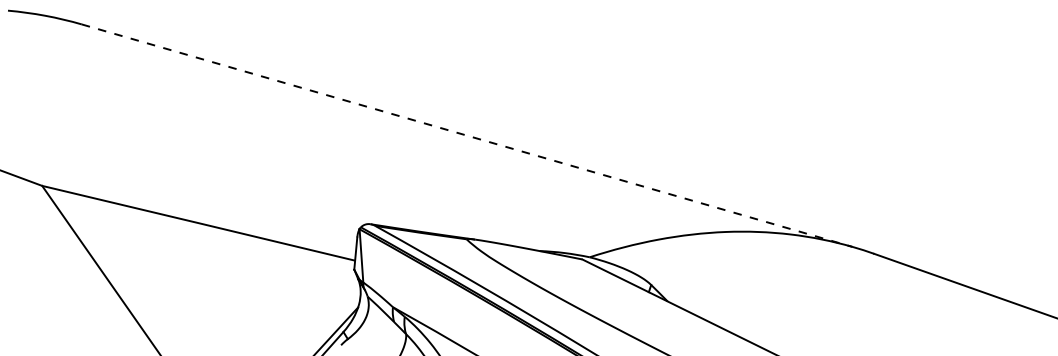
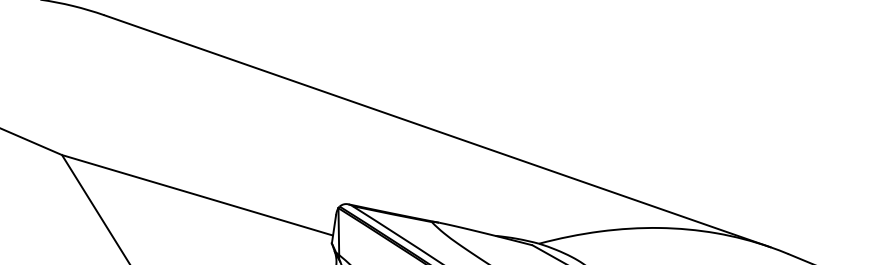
line: (467, 135) -> (437, 131), dashed -> solid

